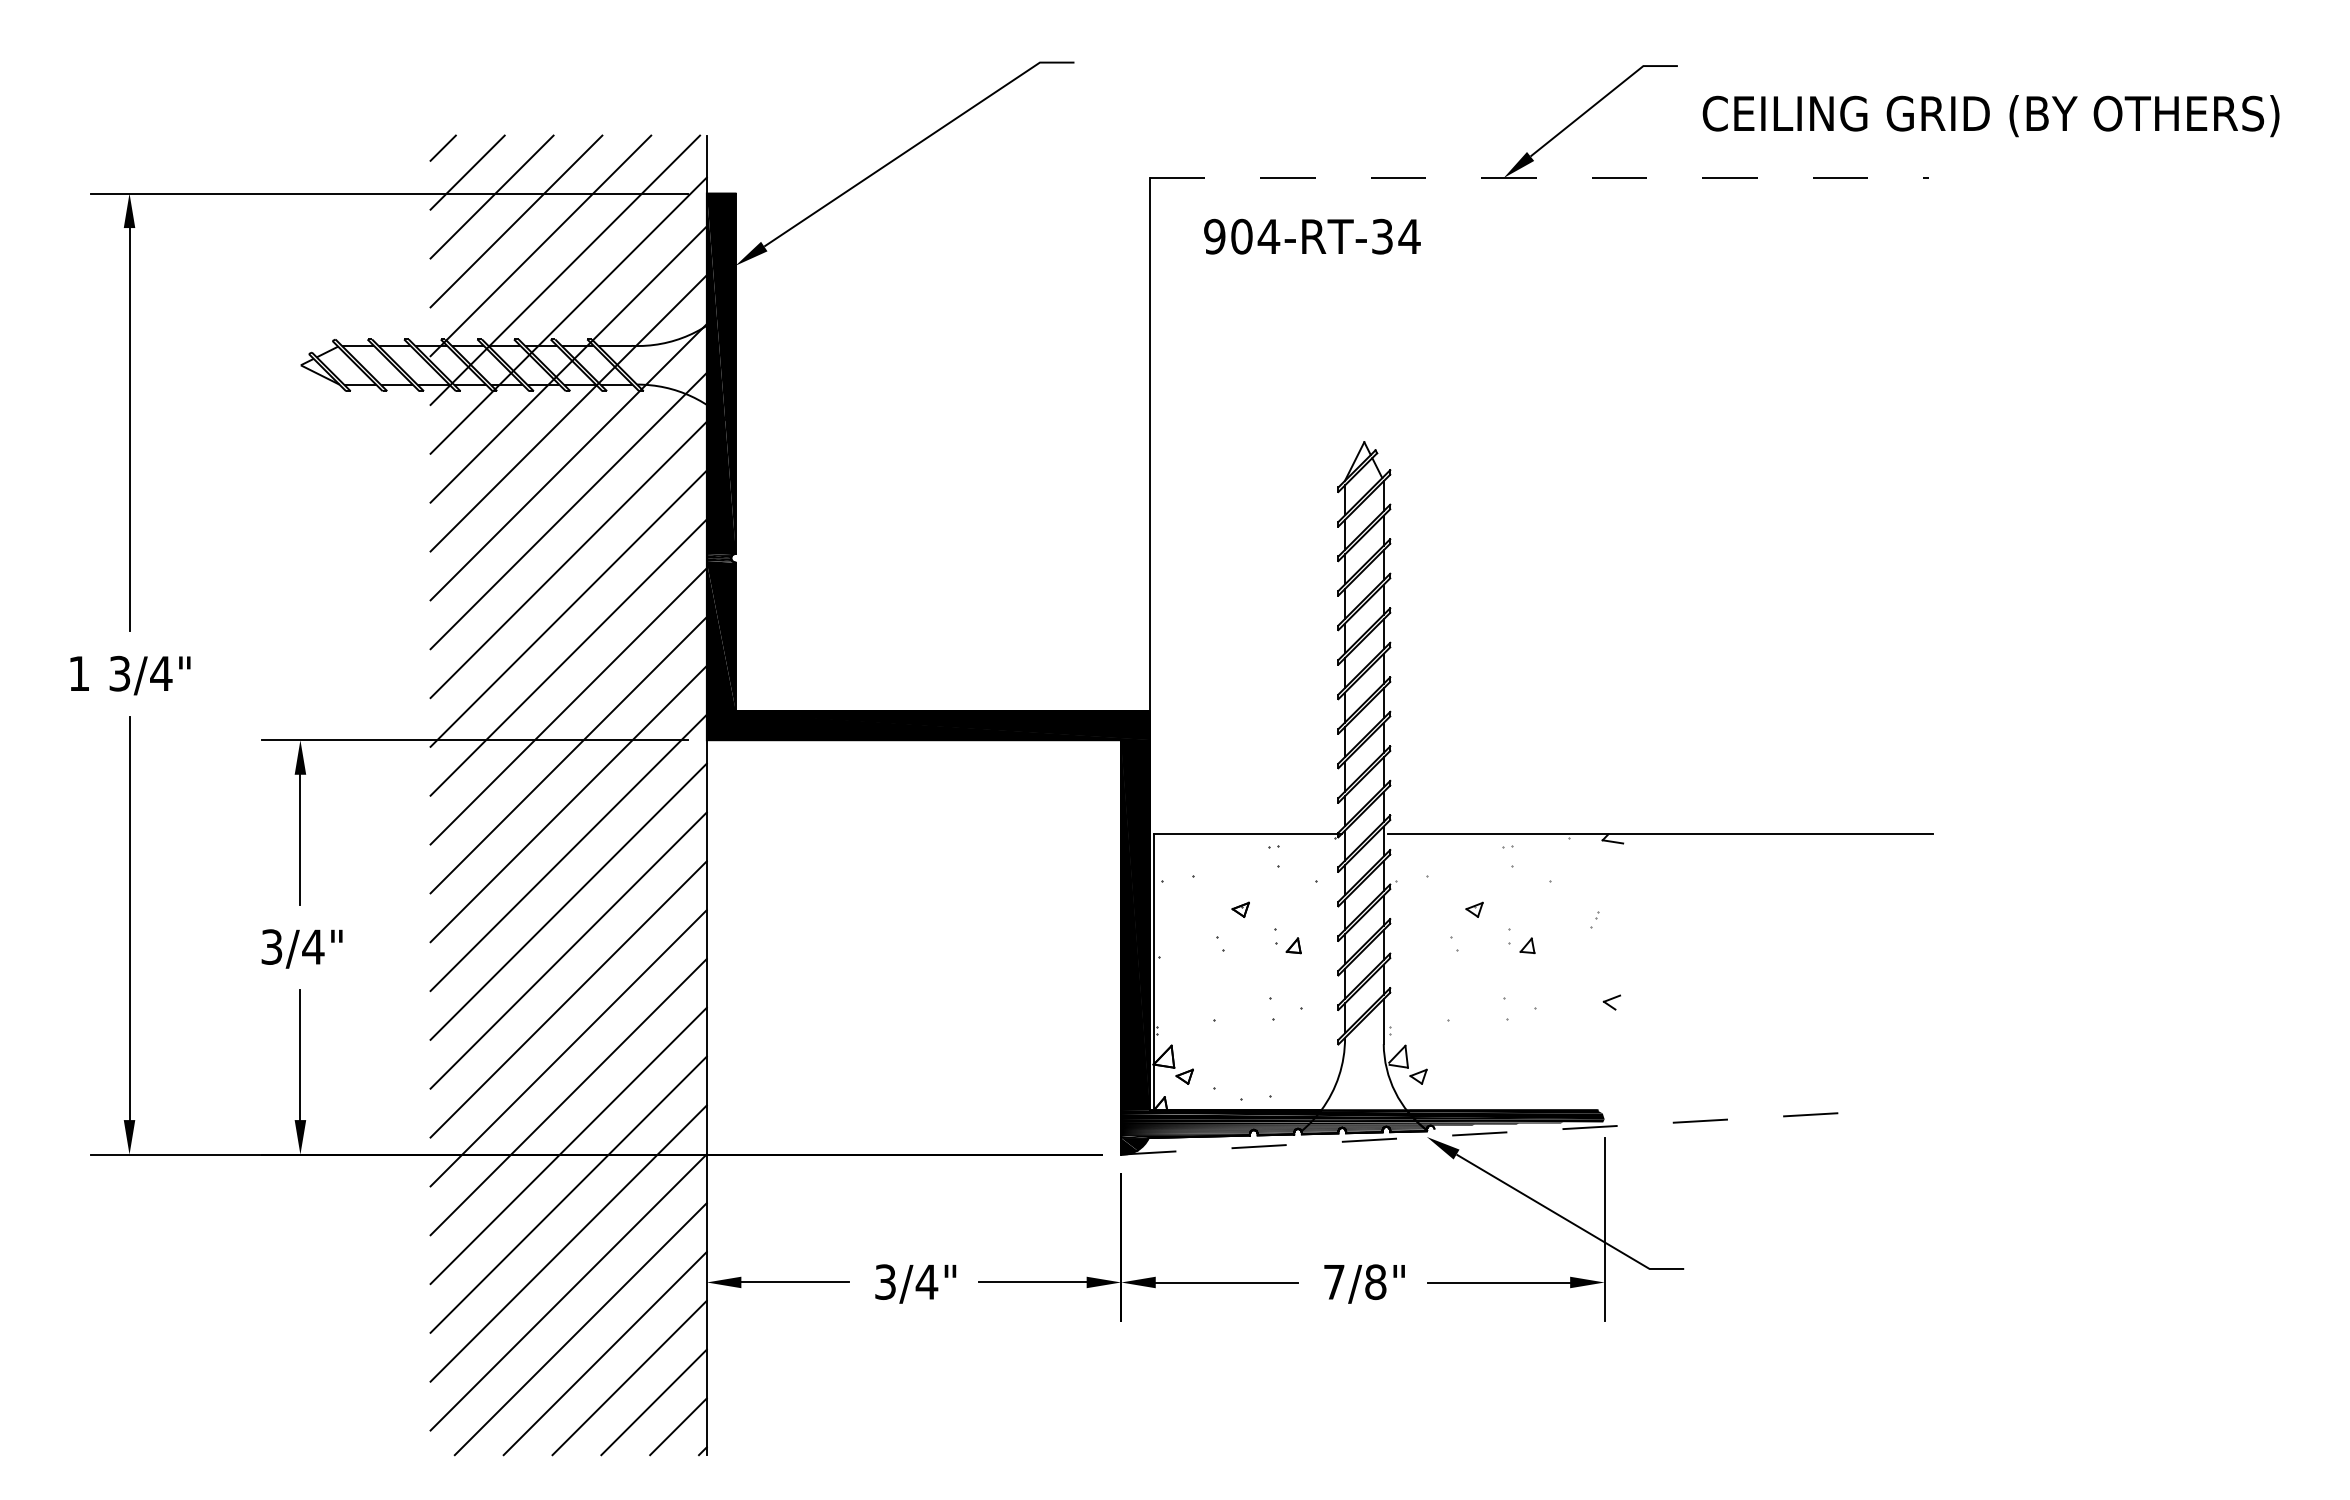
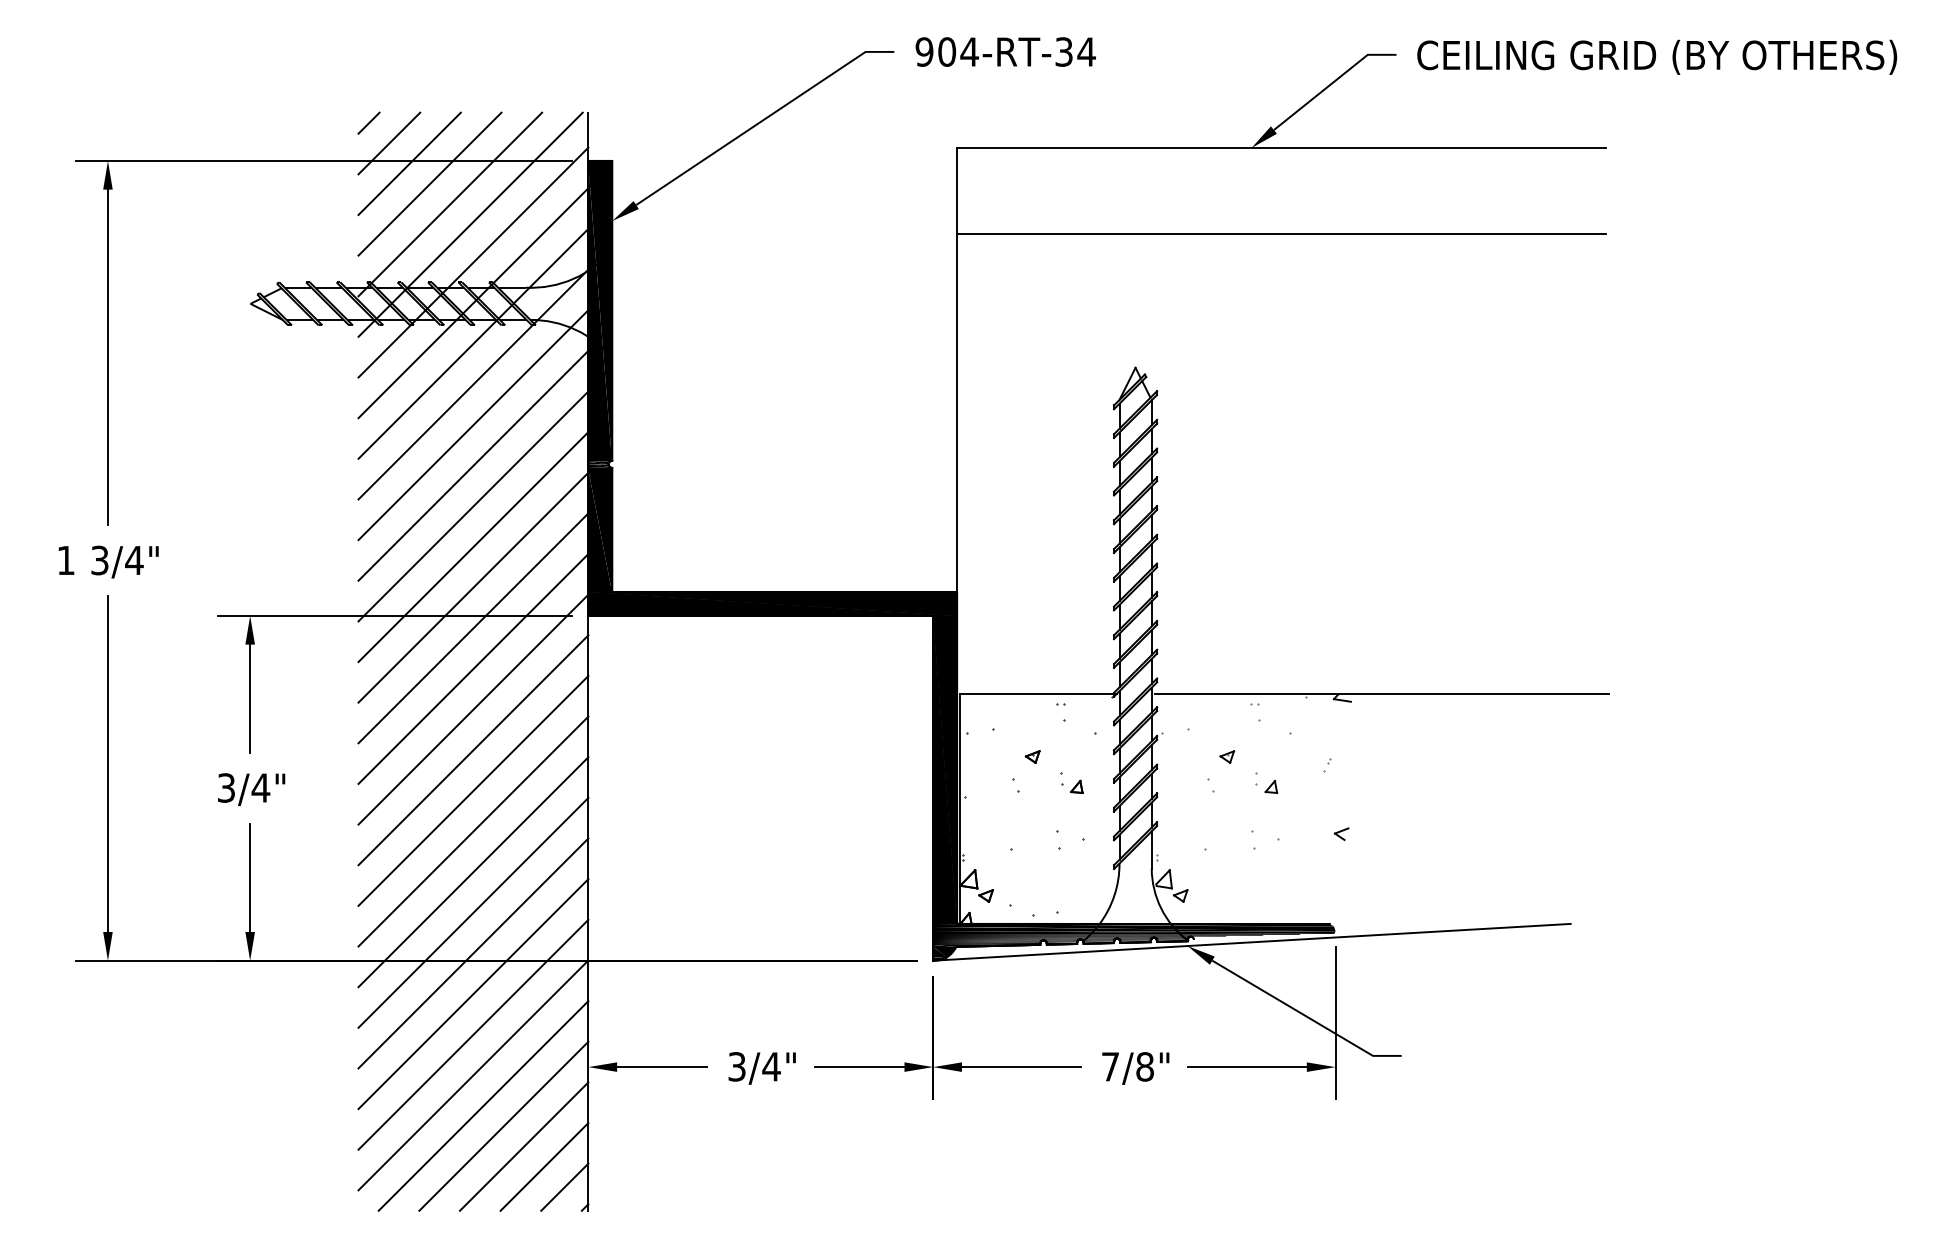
text: (1990, 116) -> (1656, 57), moved
line: (1539, 178) -> (1281, 148), dashed -> solid
text: (1312, 236) -> (1005, 51), moved
line: (1539, 281) -> (1281, 234), added
line: (1504, 1132) -> (1252, 942), dashed -> solid

